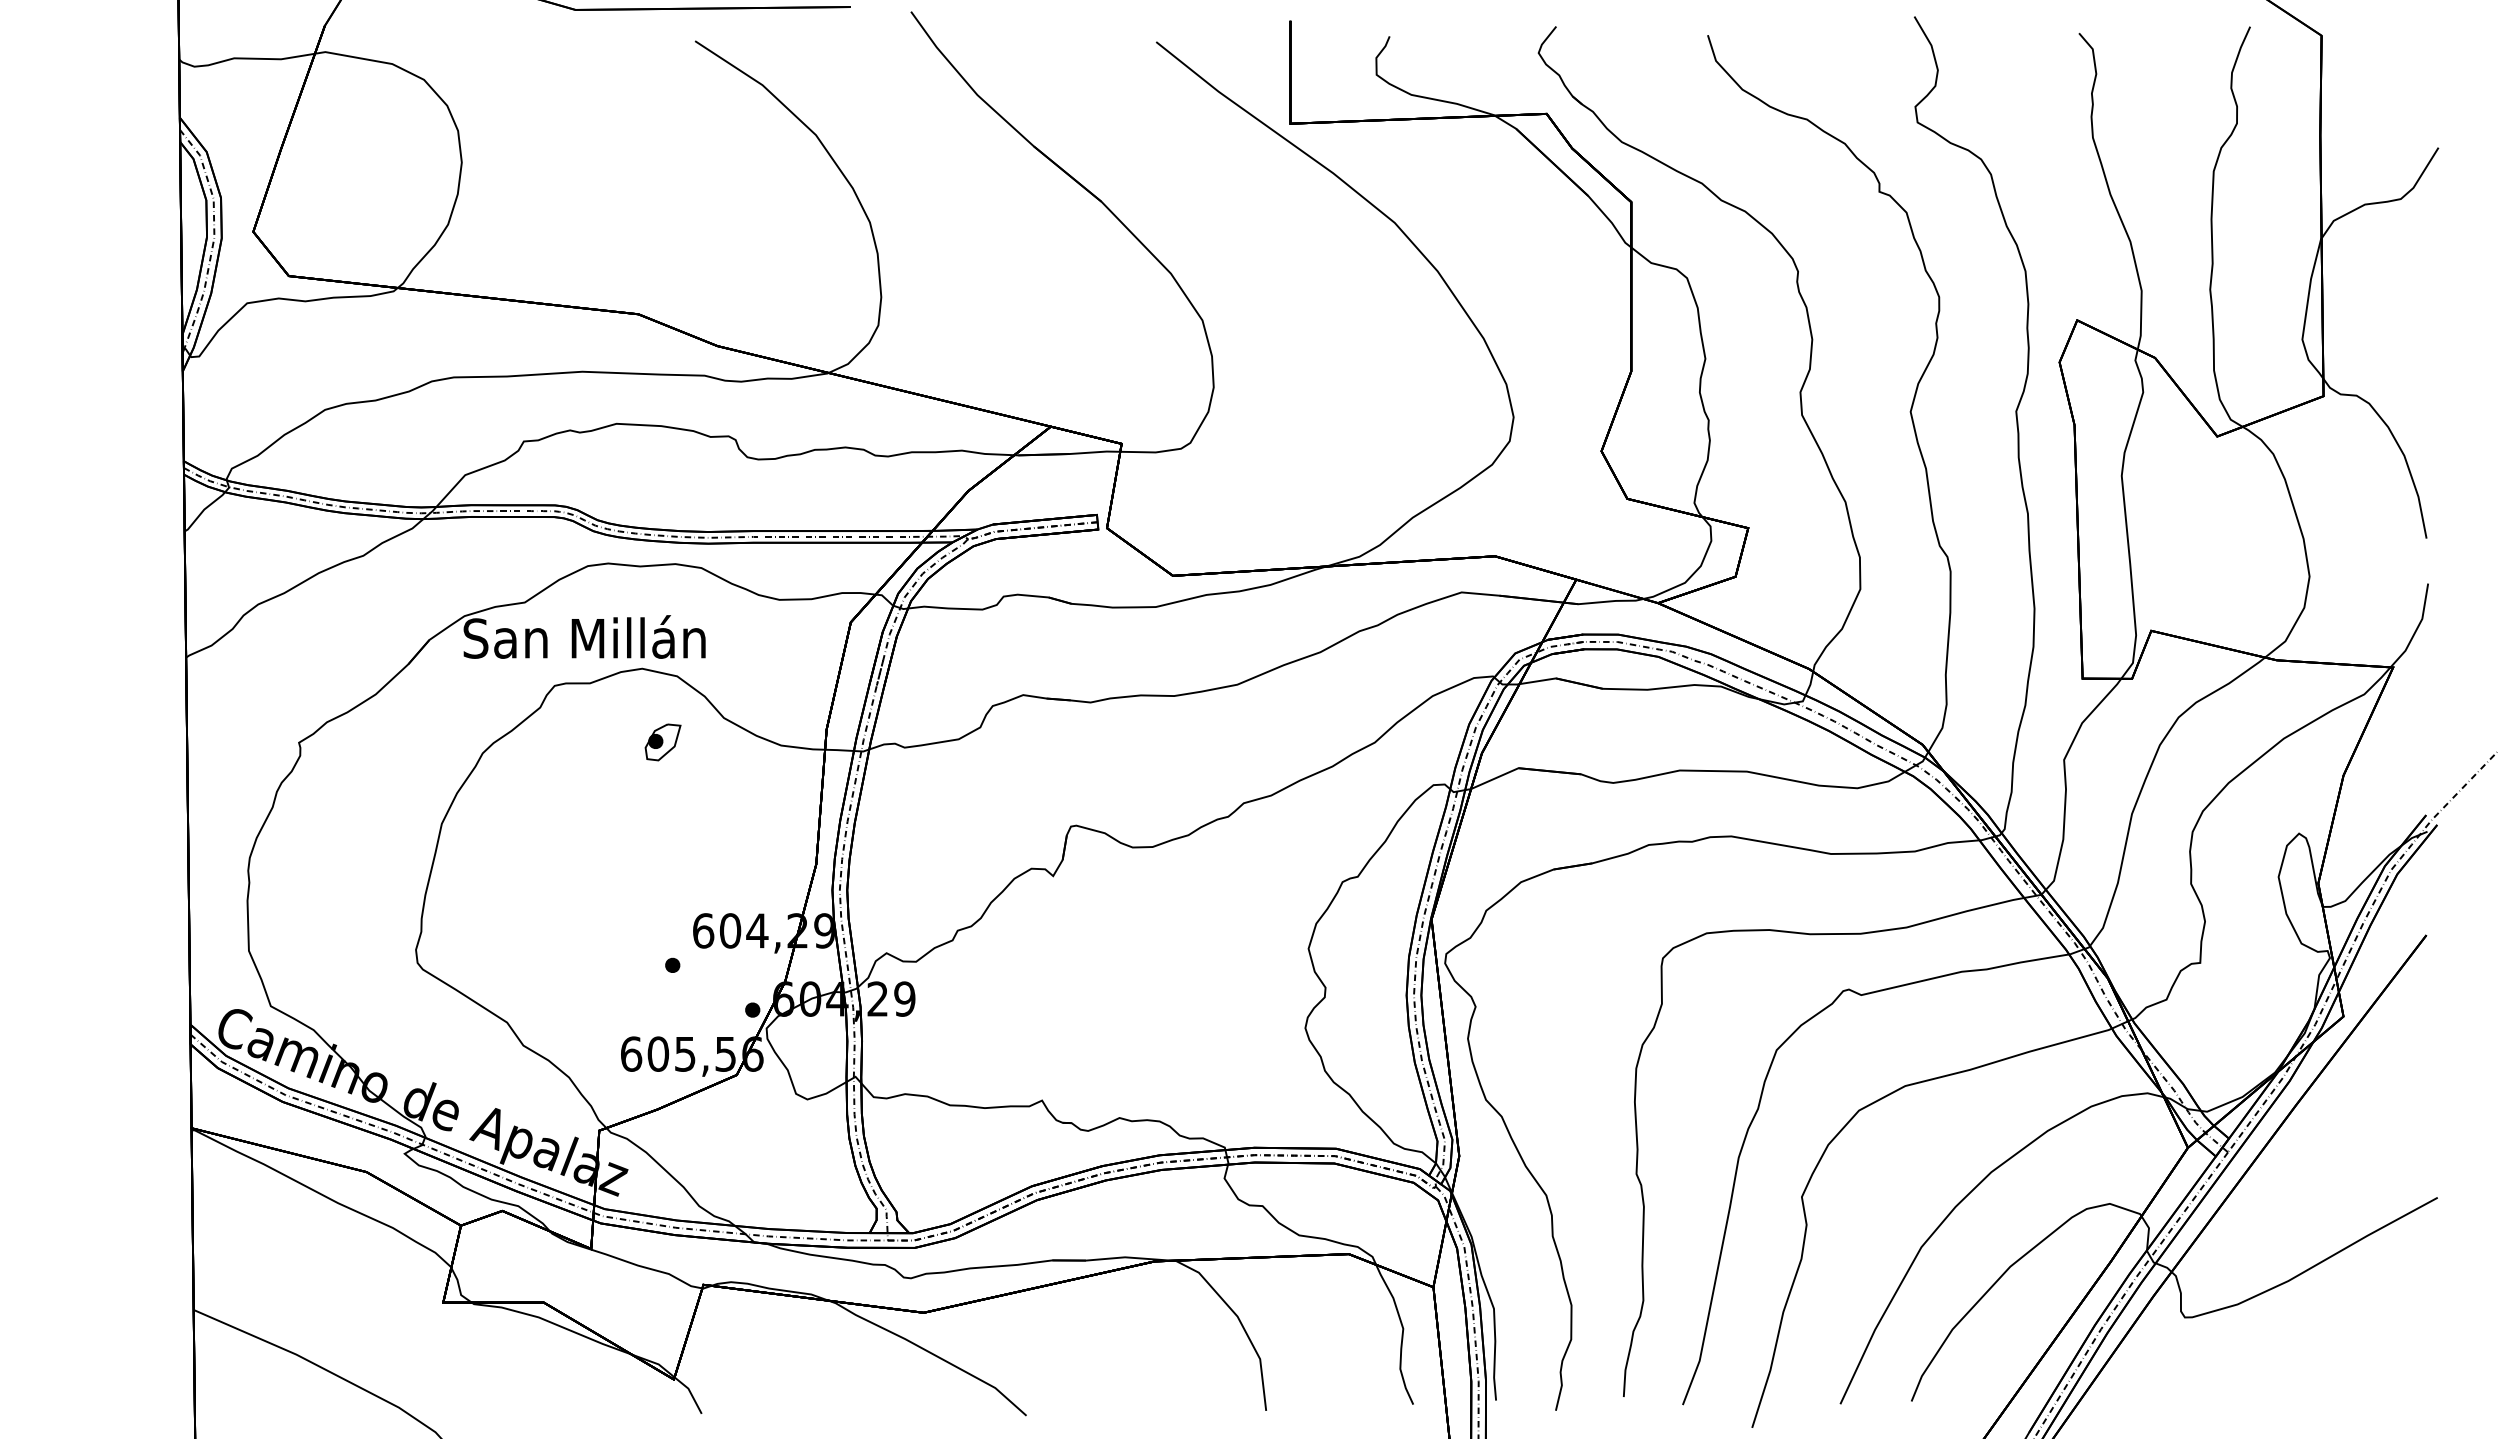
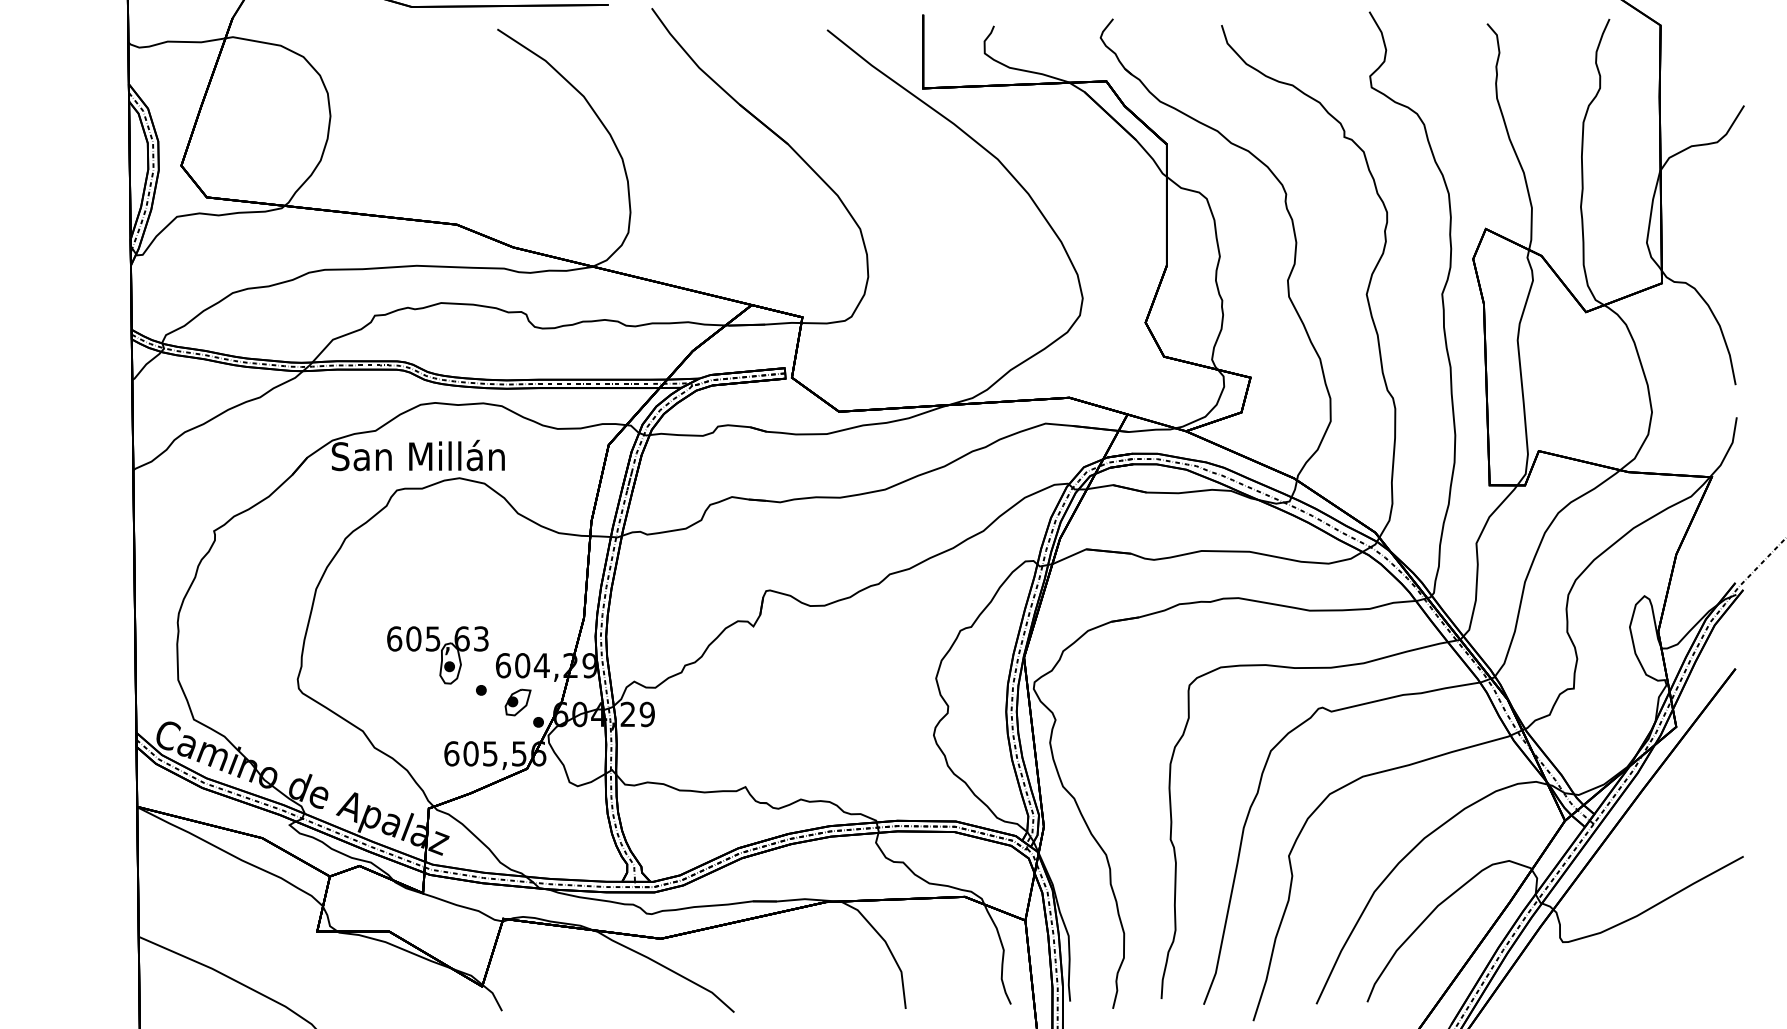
part: (662, 742) -> (517, 702), moved
part: (611, 915) -> (437, 654), added

